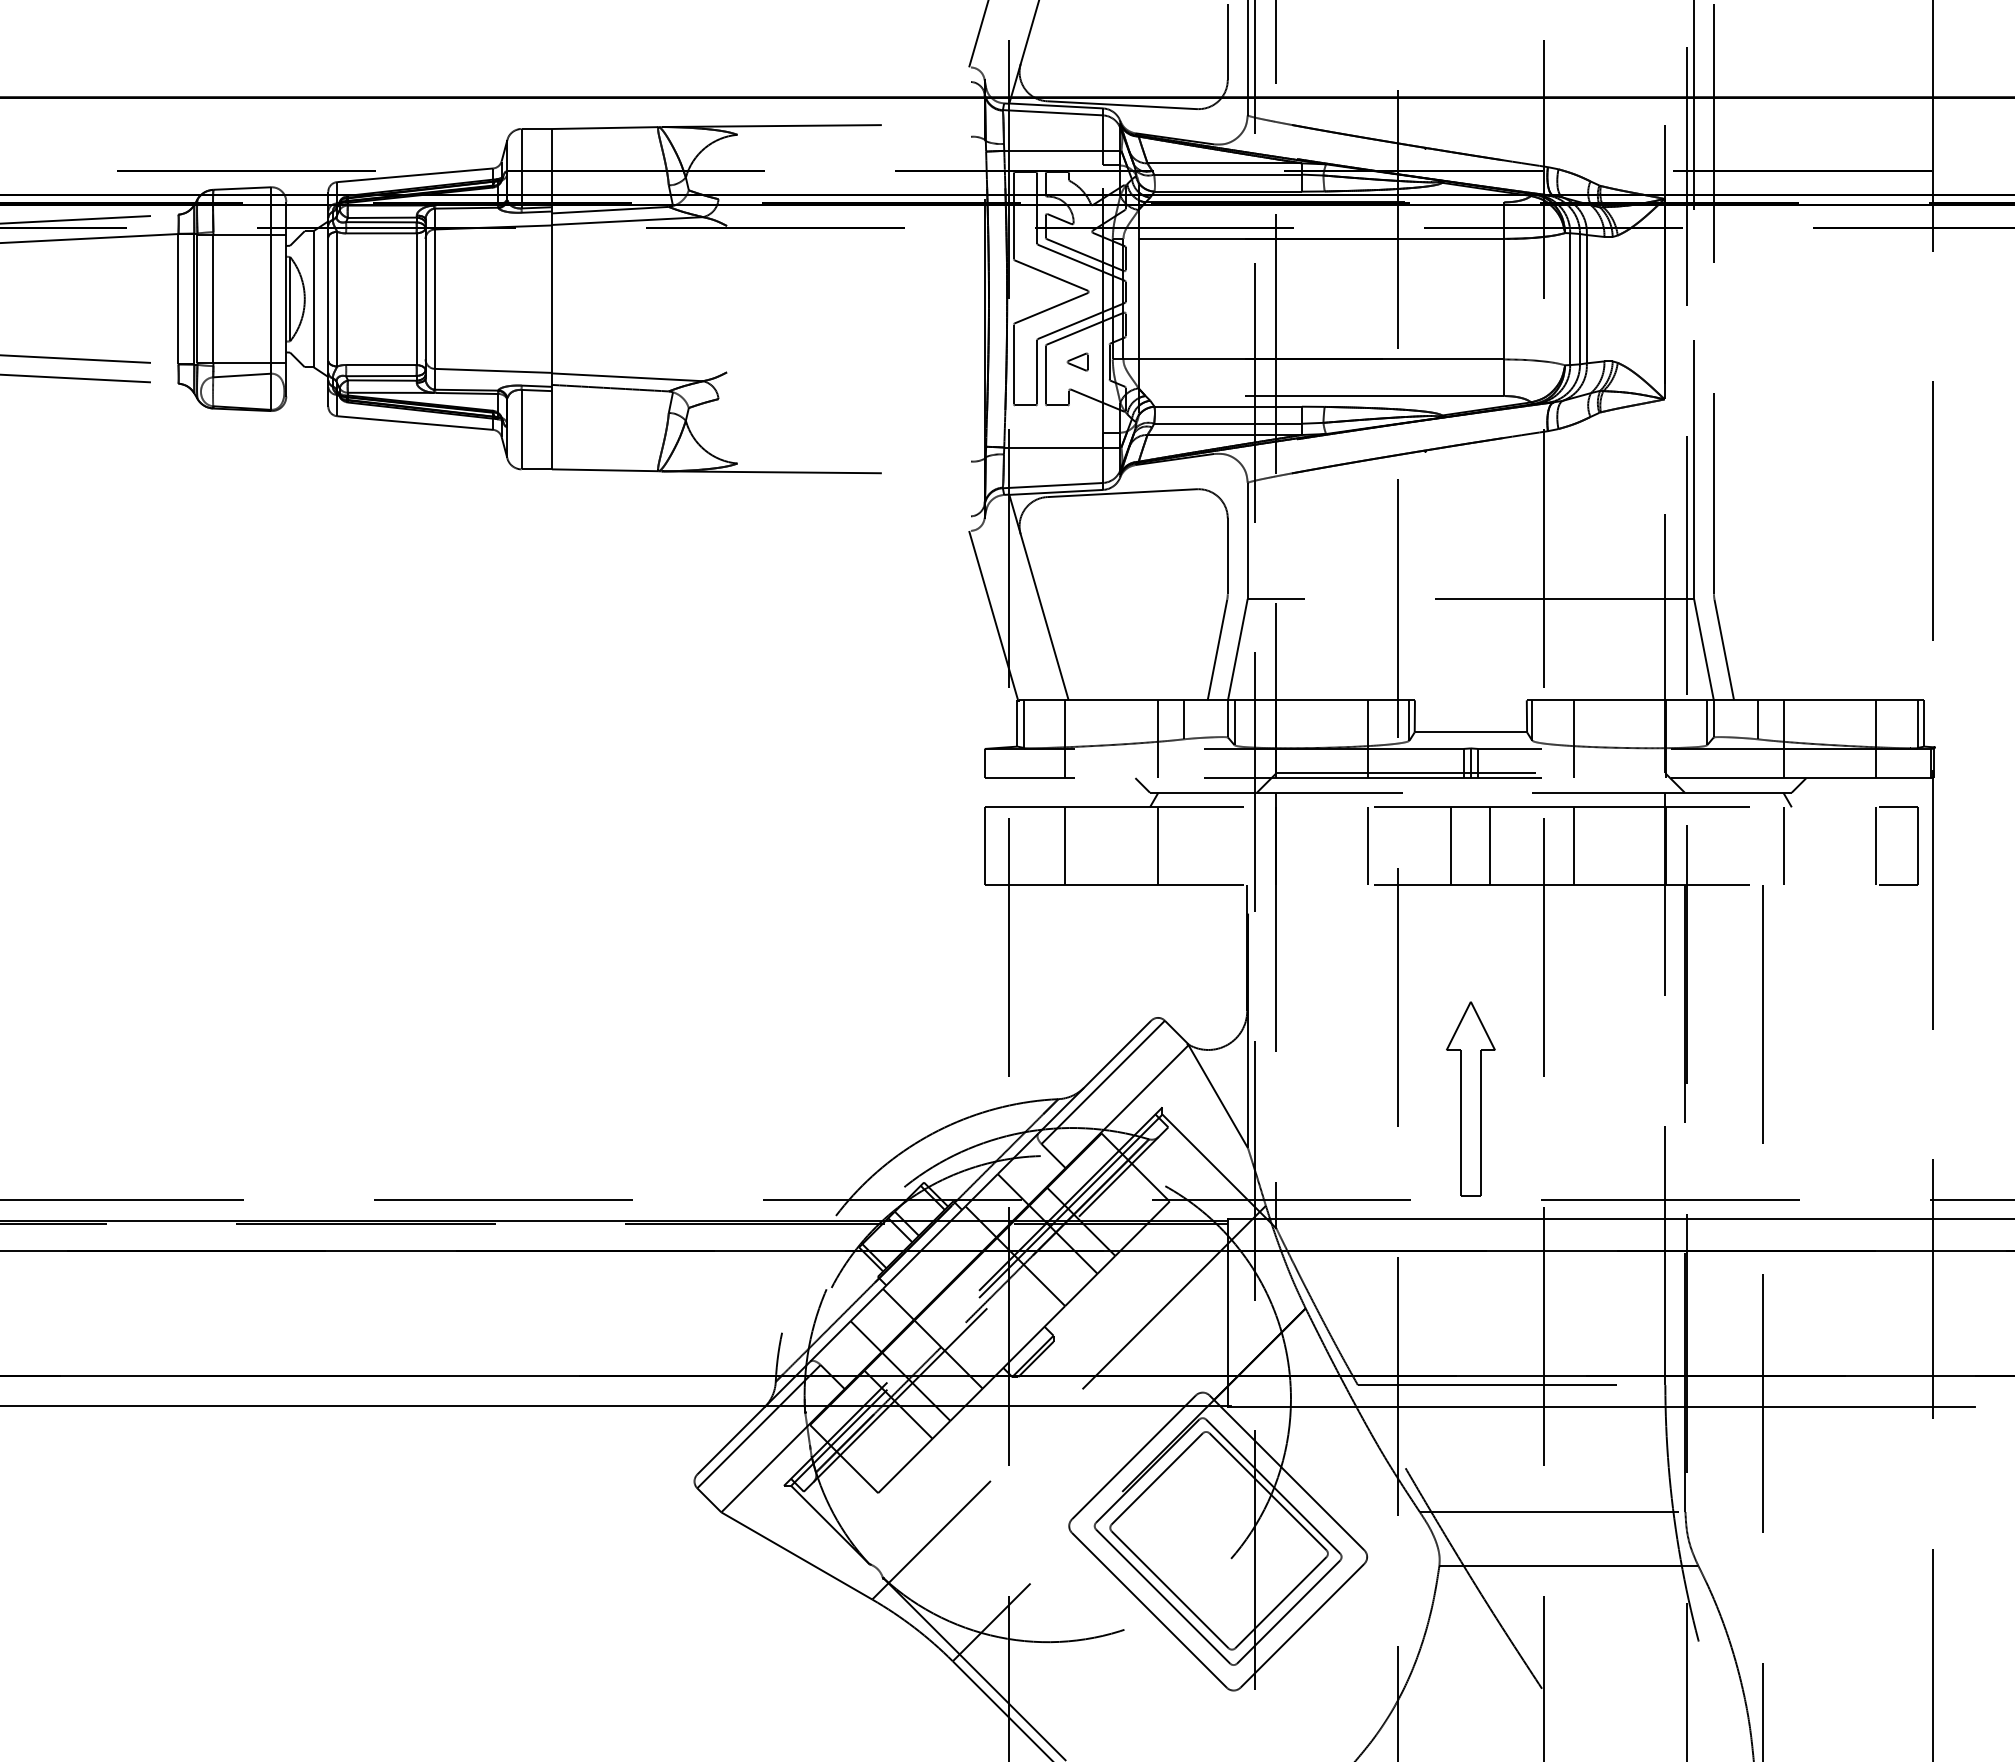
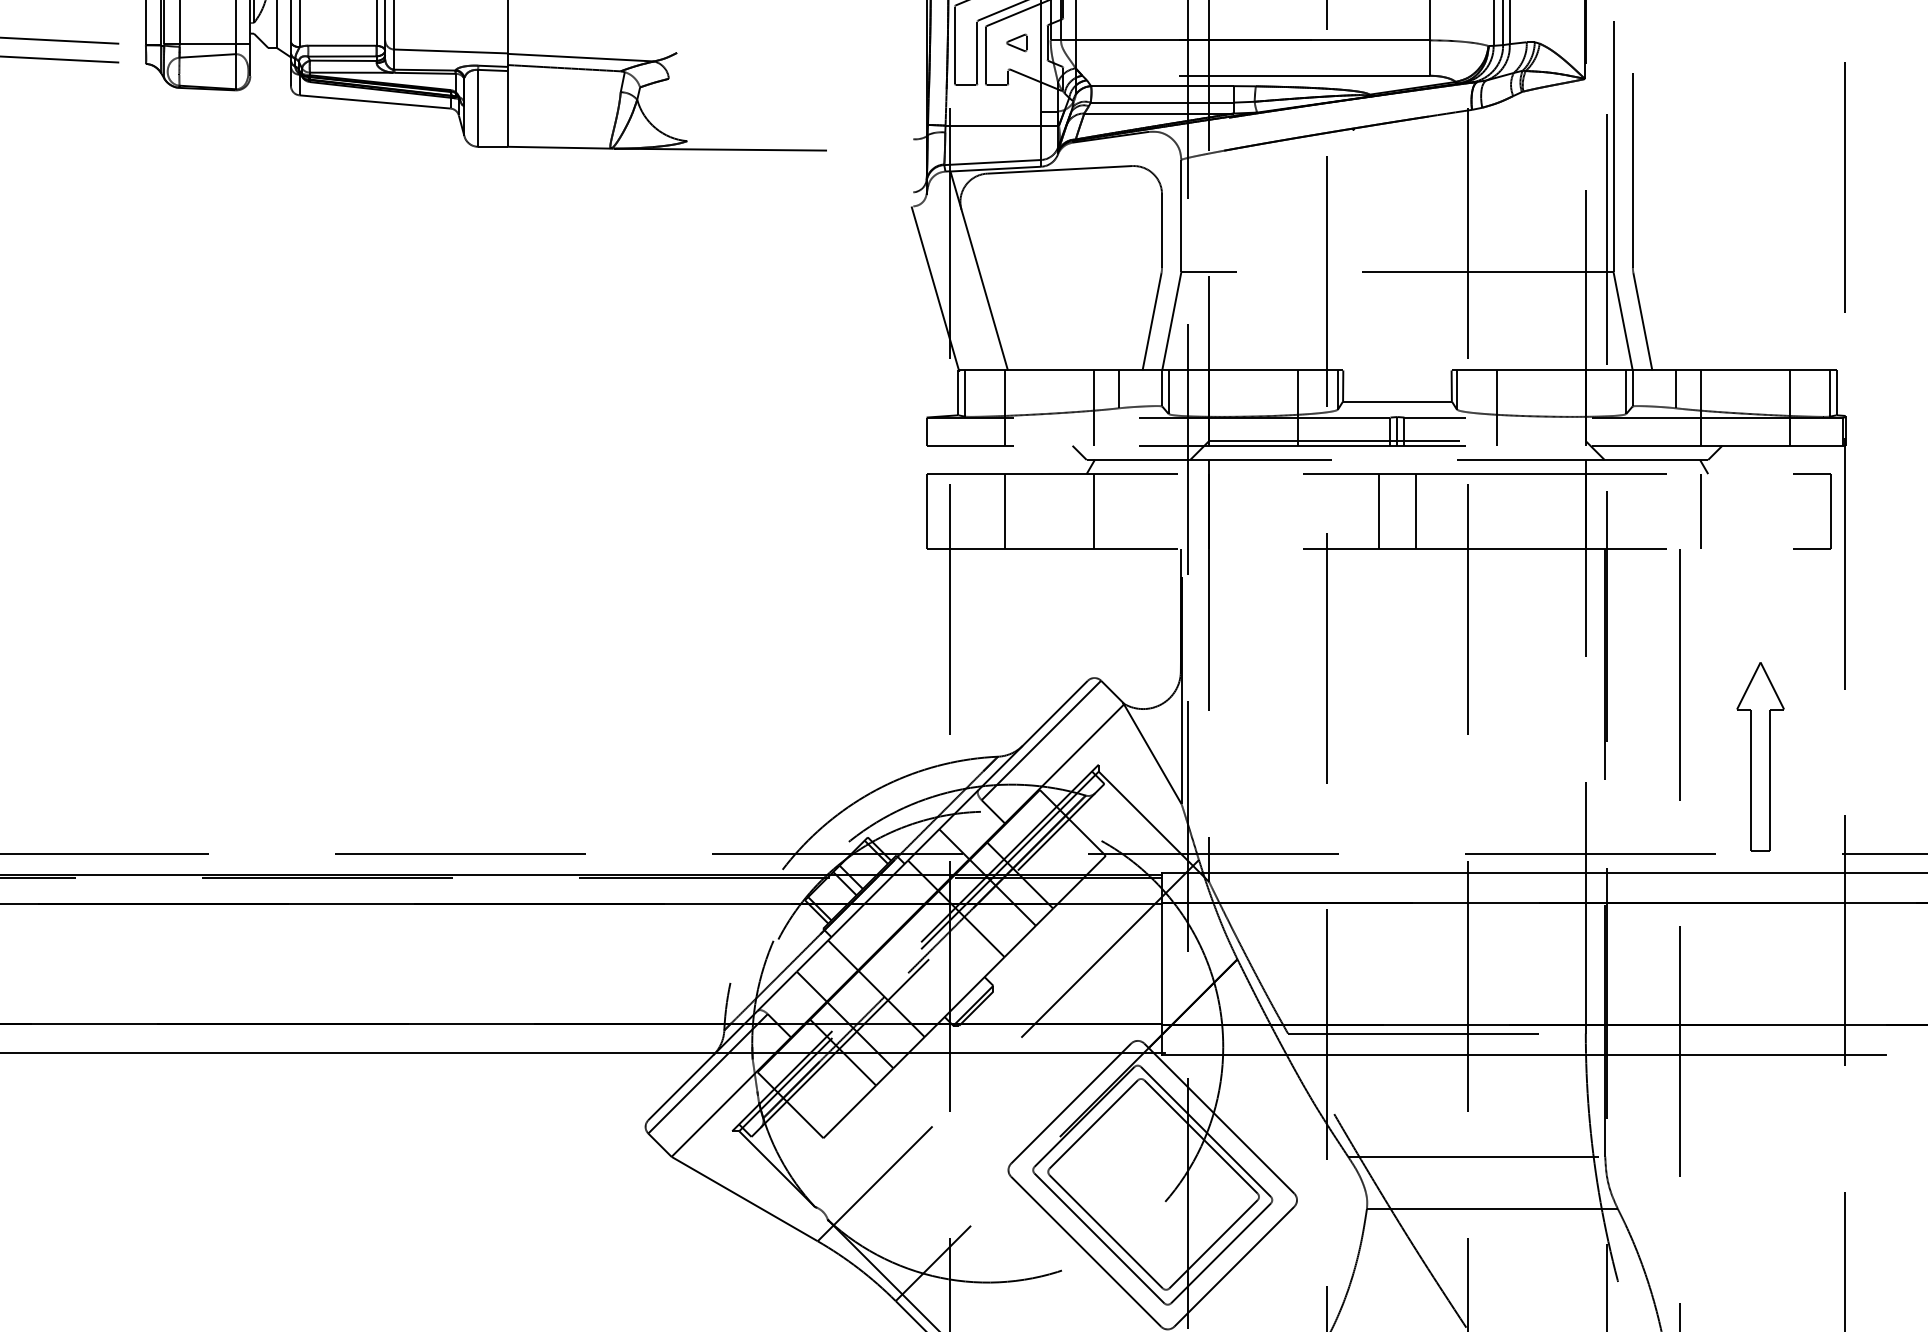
line: (1368, 846) -> (1298, 512), removed
line: (1573, 846) -> (1496, 512), removed
line: (1876, 846) -> (1790, 512), removed
part: (1470, 1098) -> (1760, 756), moved

